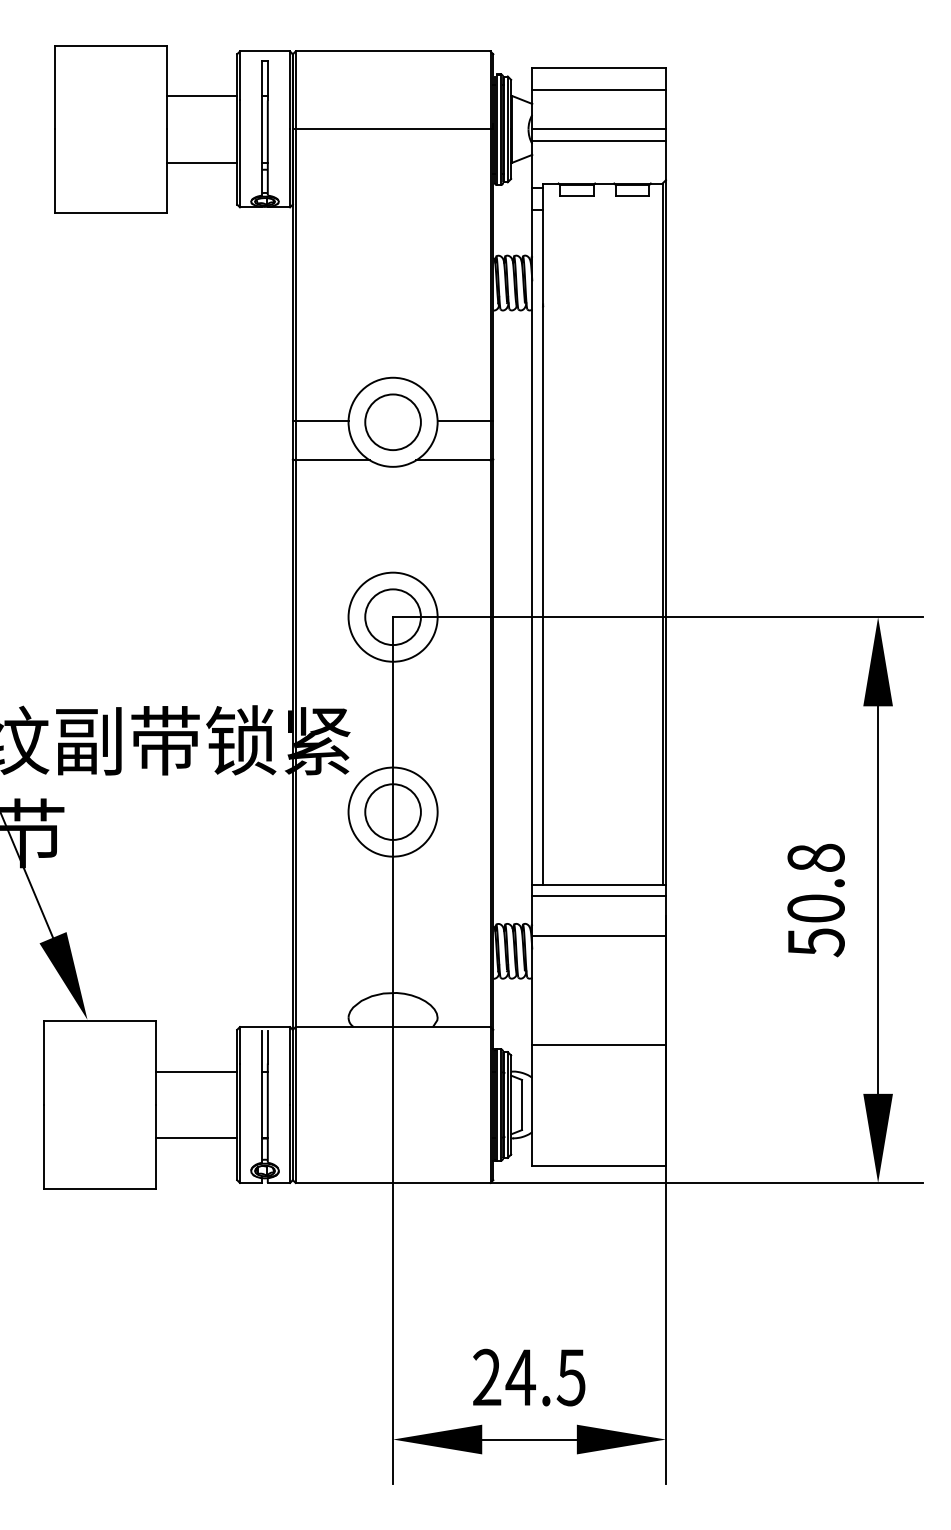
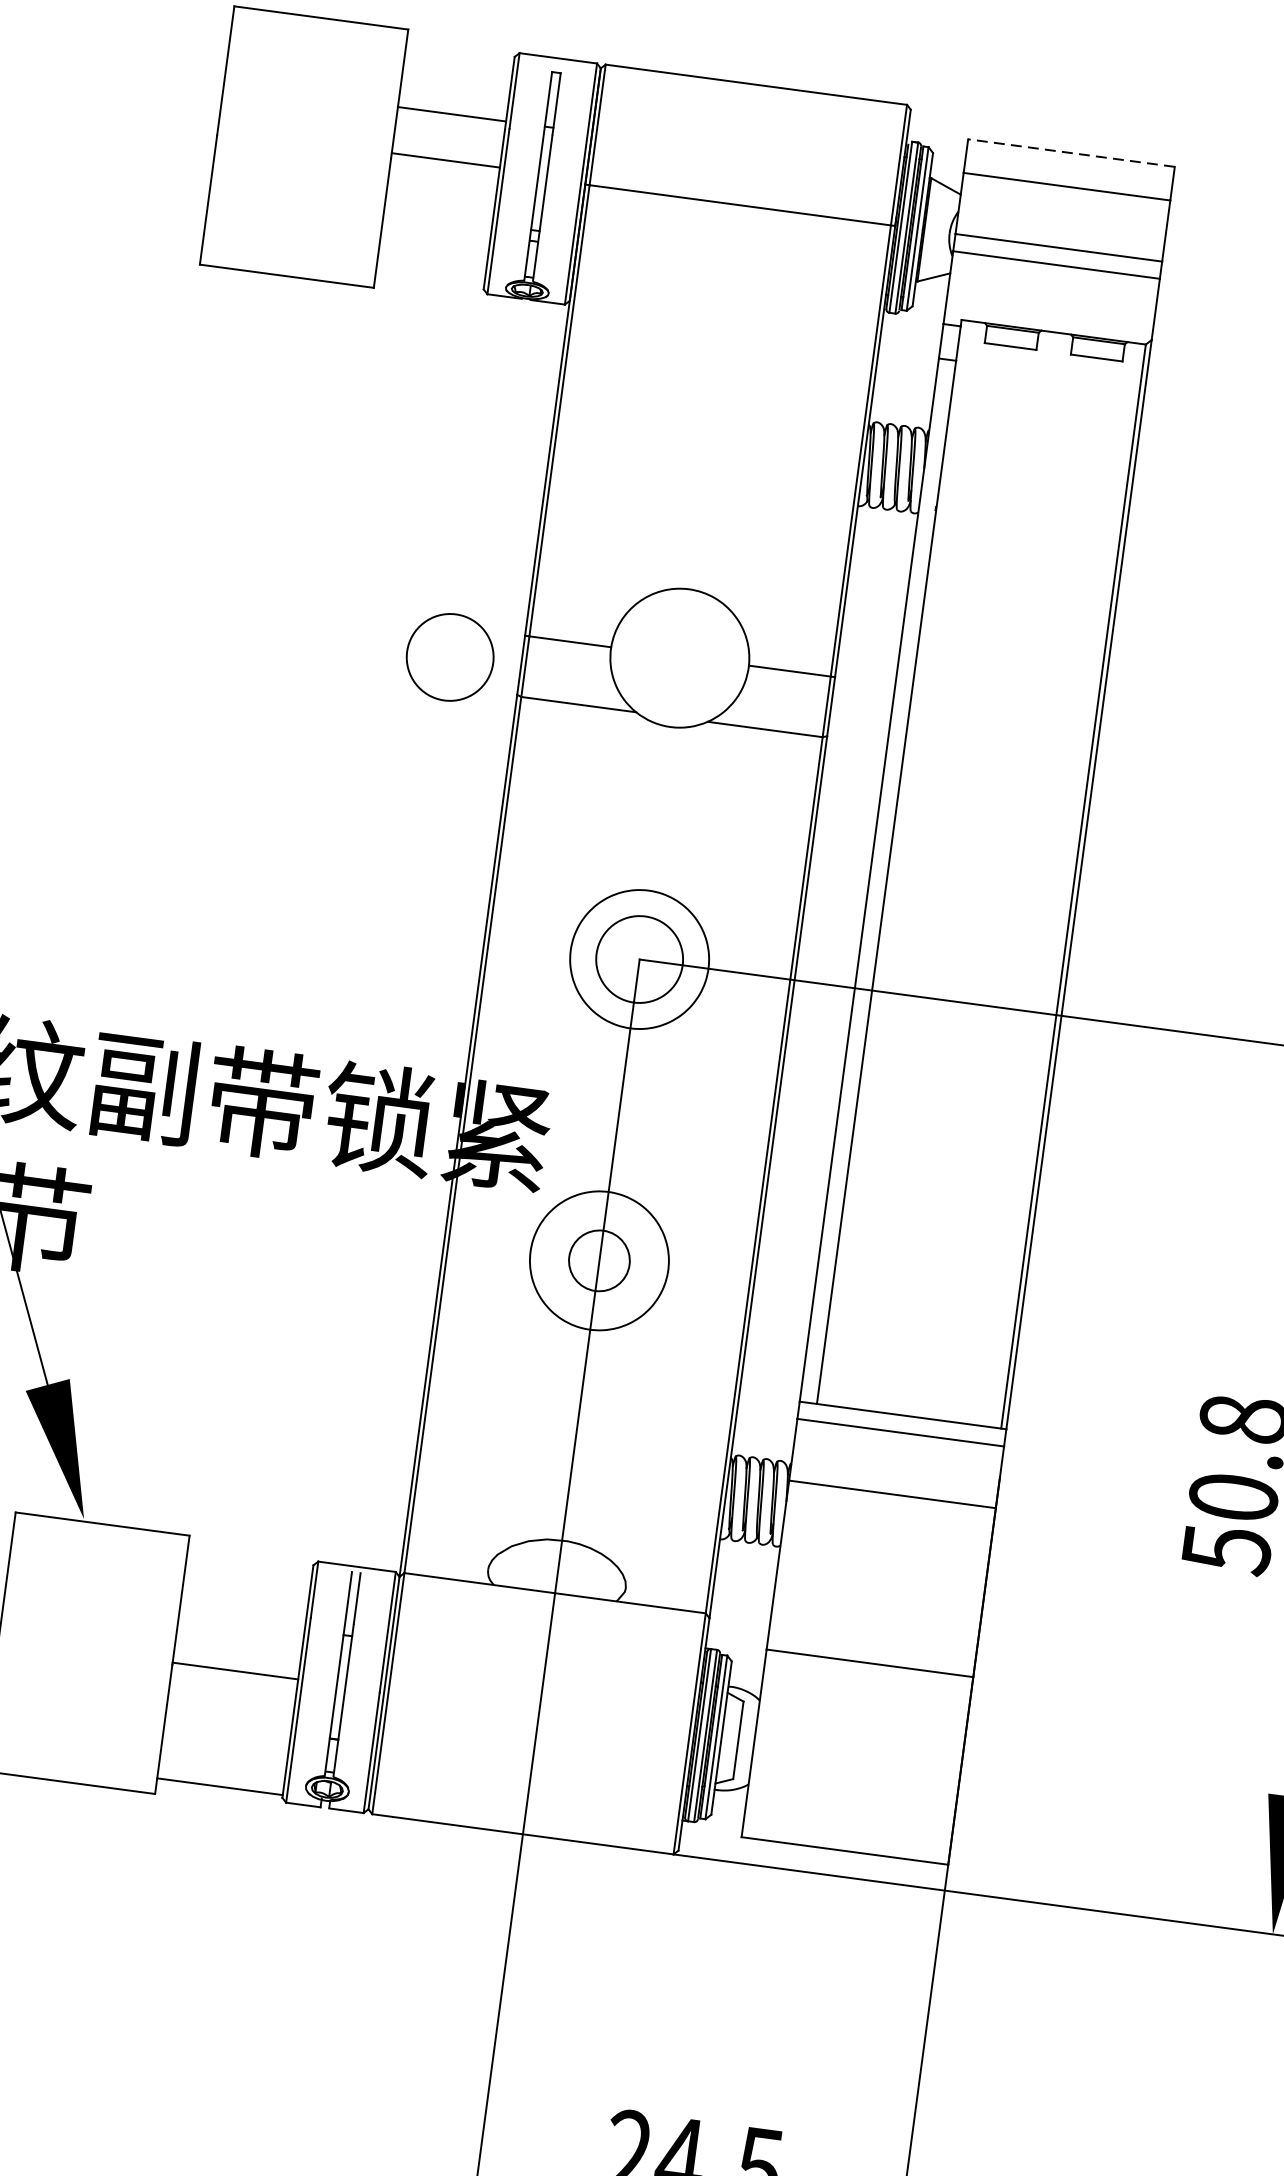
line: (599, 68) -> (1071, 153), solid -> dashed
line: (202, 162) -> (446, 159), moved
circle: (392, 421) -> (449, 656), moved
circle: (392, 811) -> (598, 1259), size x0.7
line: (196, 1071) -> (235, 1670), moved
line: (196, 1138) -> (219, 1786), moved

